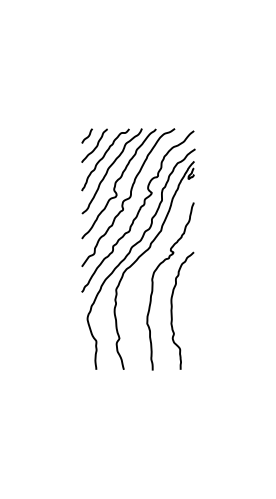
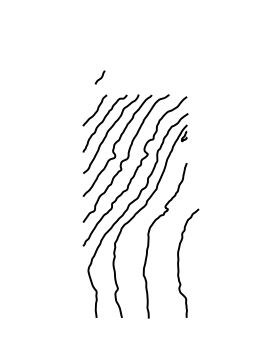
curve: (87, 136) -> (100, 77), moved
curve: (172, 310) -> (179, 262), moved

